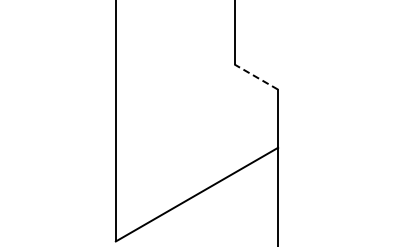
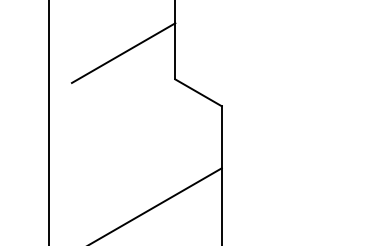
line: (185, 39) -> (123, 52), added
line: (255, 76) -> (197, 92), dashed -> solid

